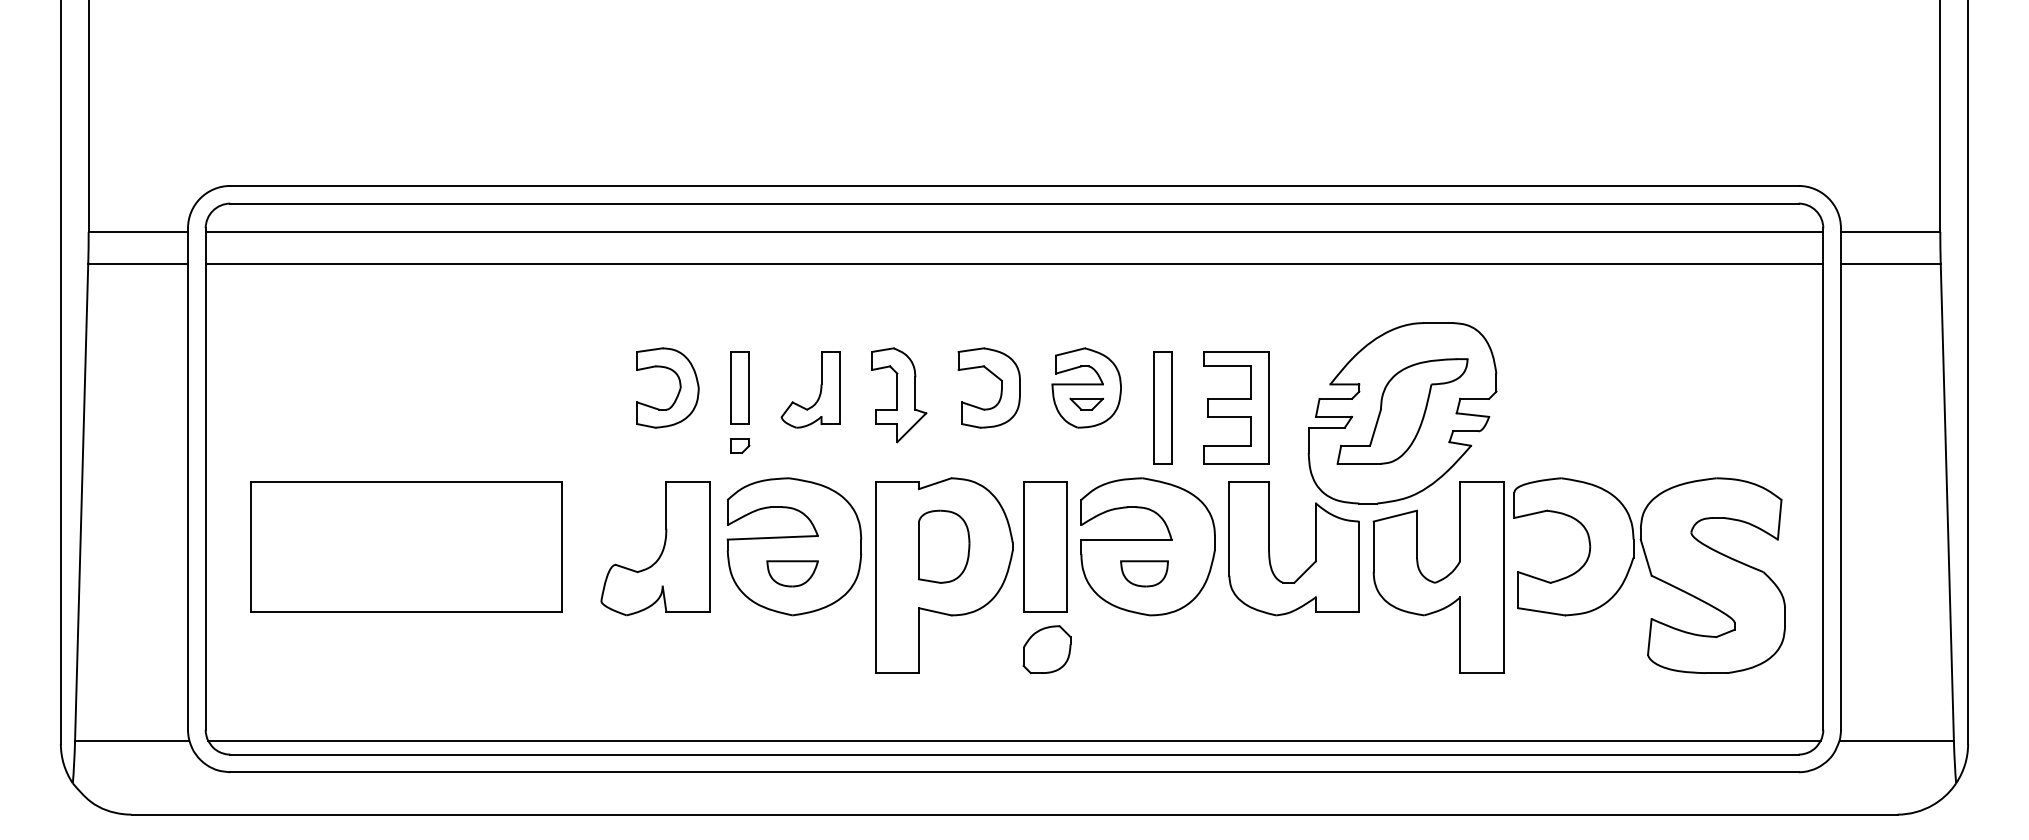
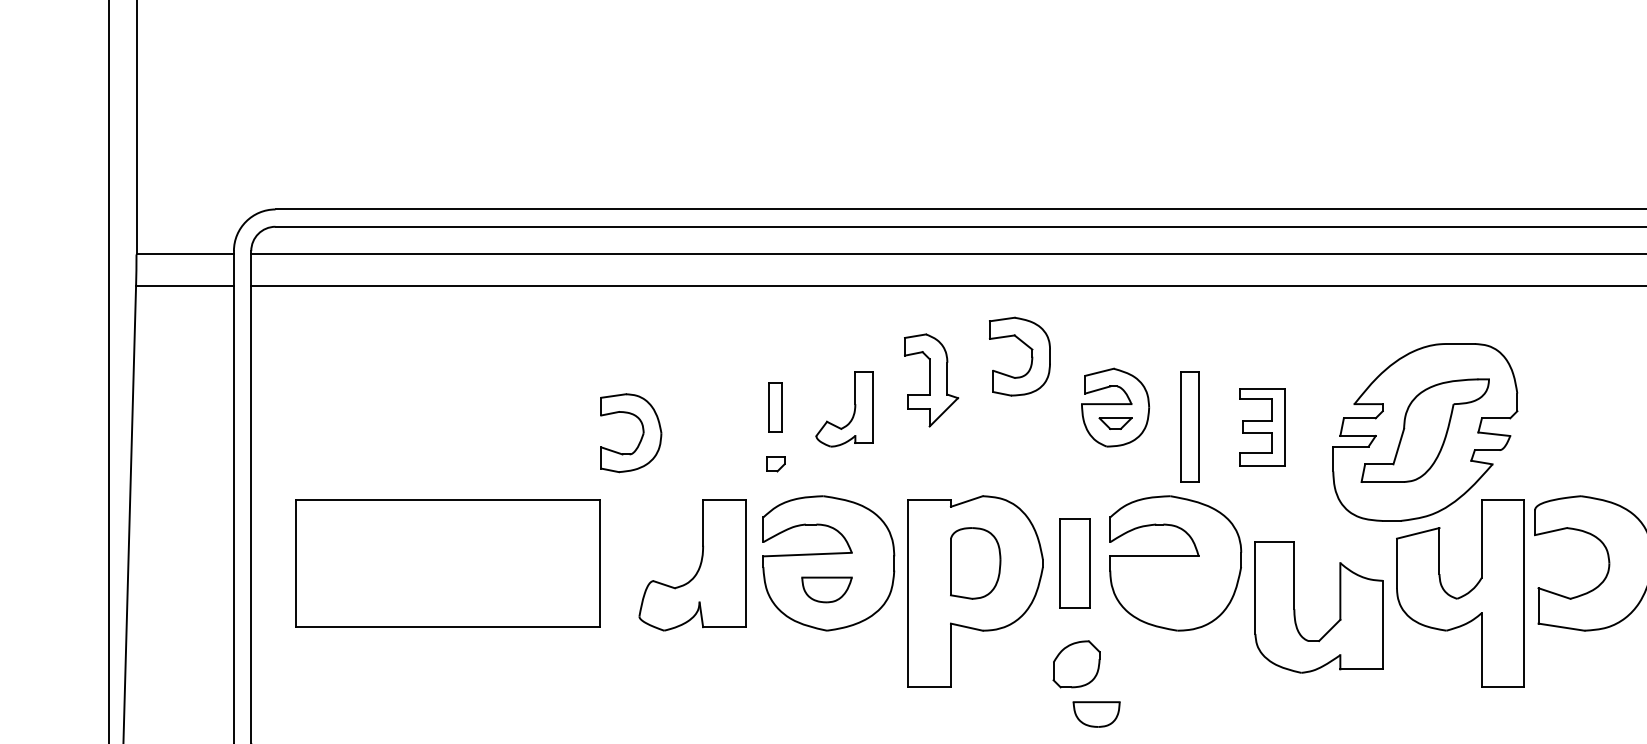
part: (994, 376) -> (1025, 345), moved
part: (739, 387) -> (774, 407), size x0.7
part: (677, 393) -> (640, 438), moved
part: (899, 395) -> (931, 380), moved
part: (1236, 407) -> (1262, 426), size x0.7
part: (1045, 546) -> (1075, 563), size x0.7
part: (1315, 548) -> (1339, 607), moved
part: (1144, 573) -> (1096, 714), moved

